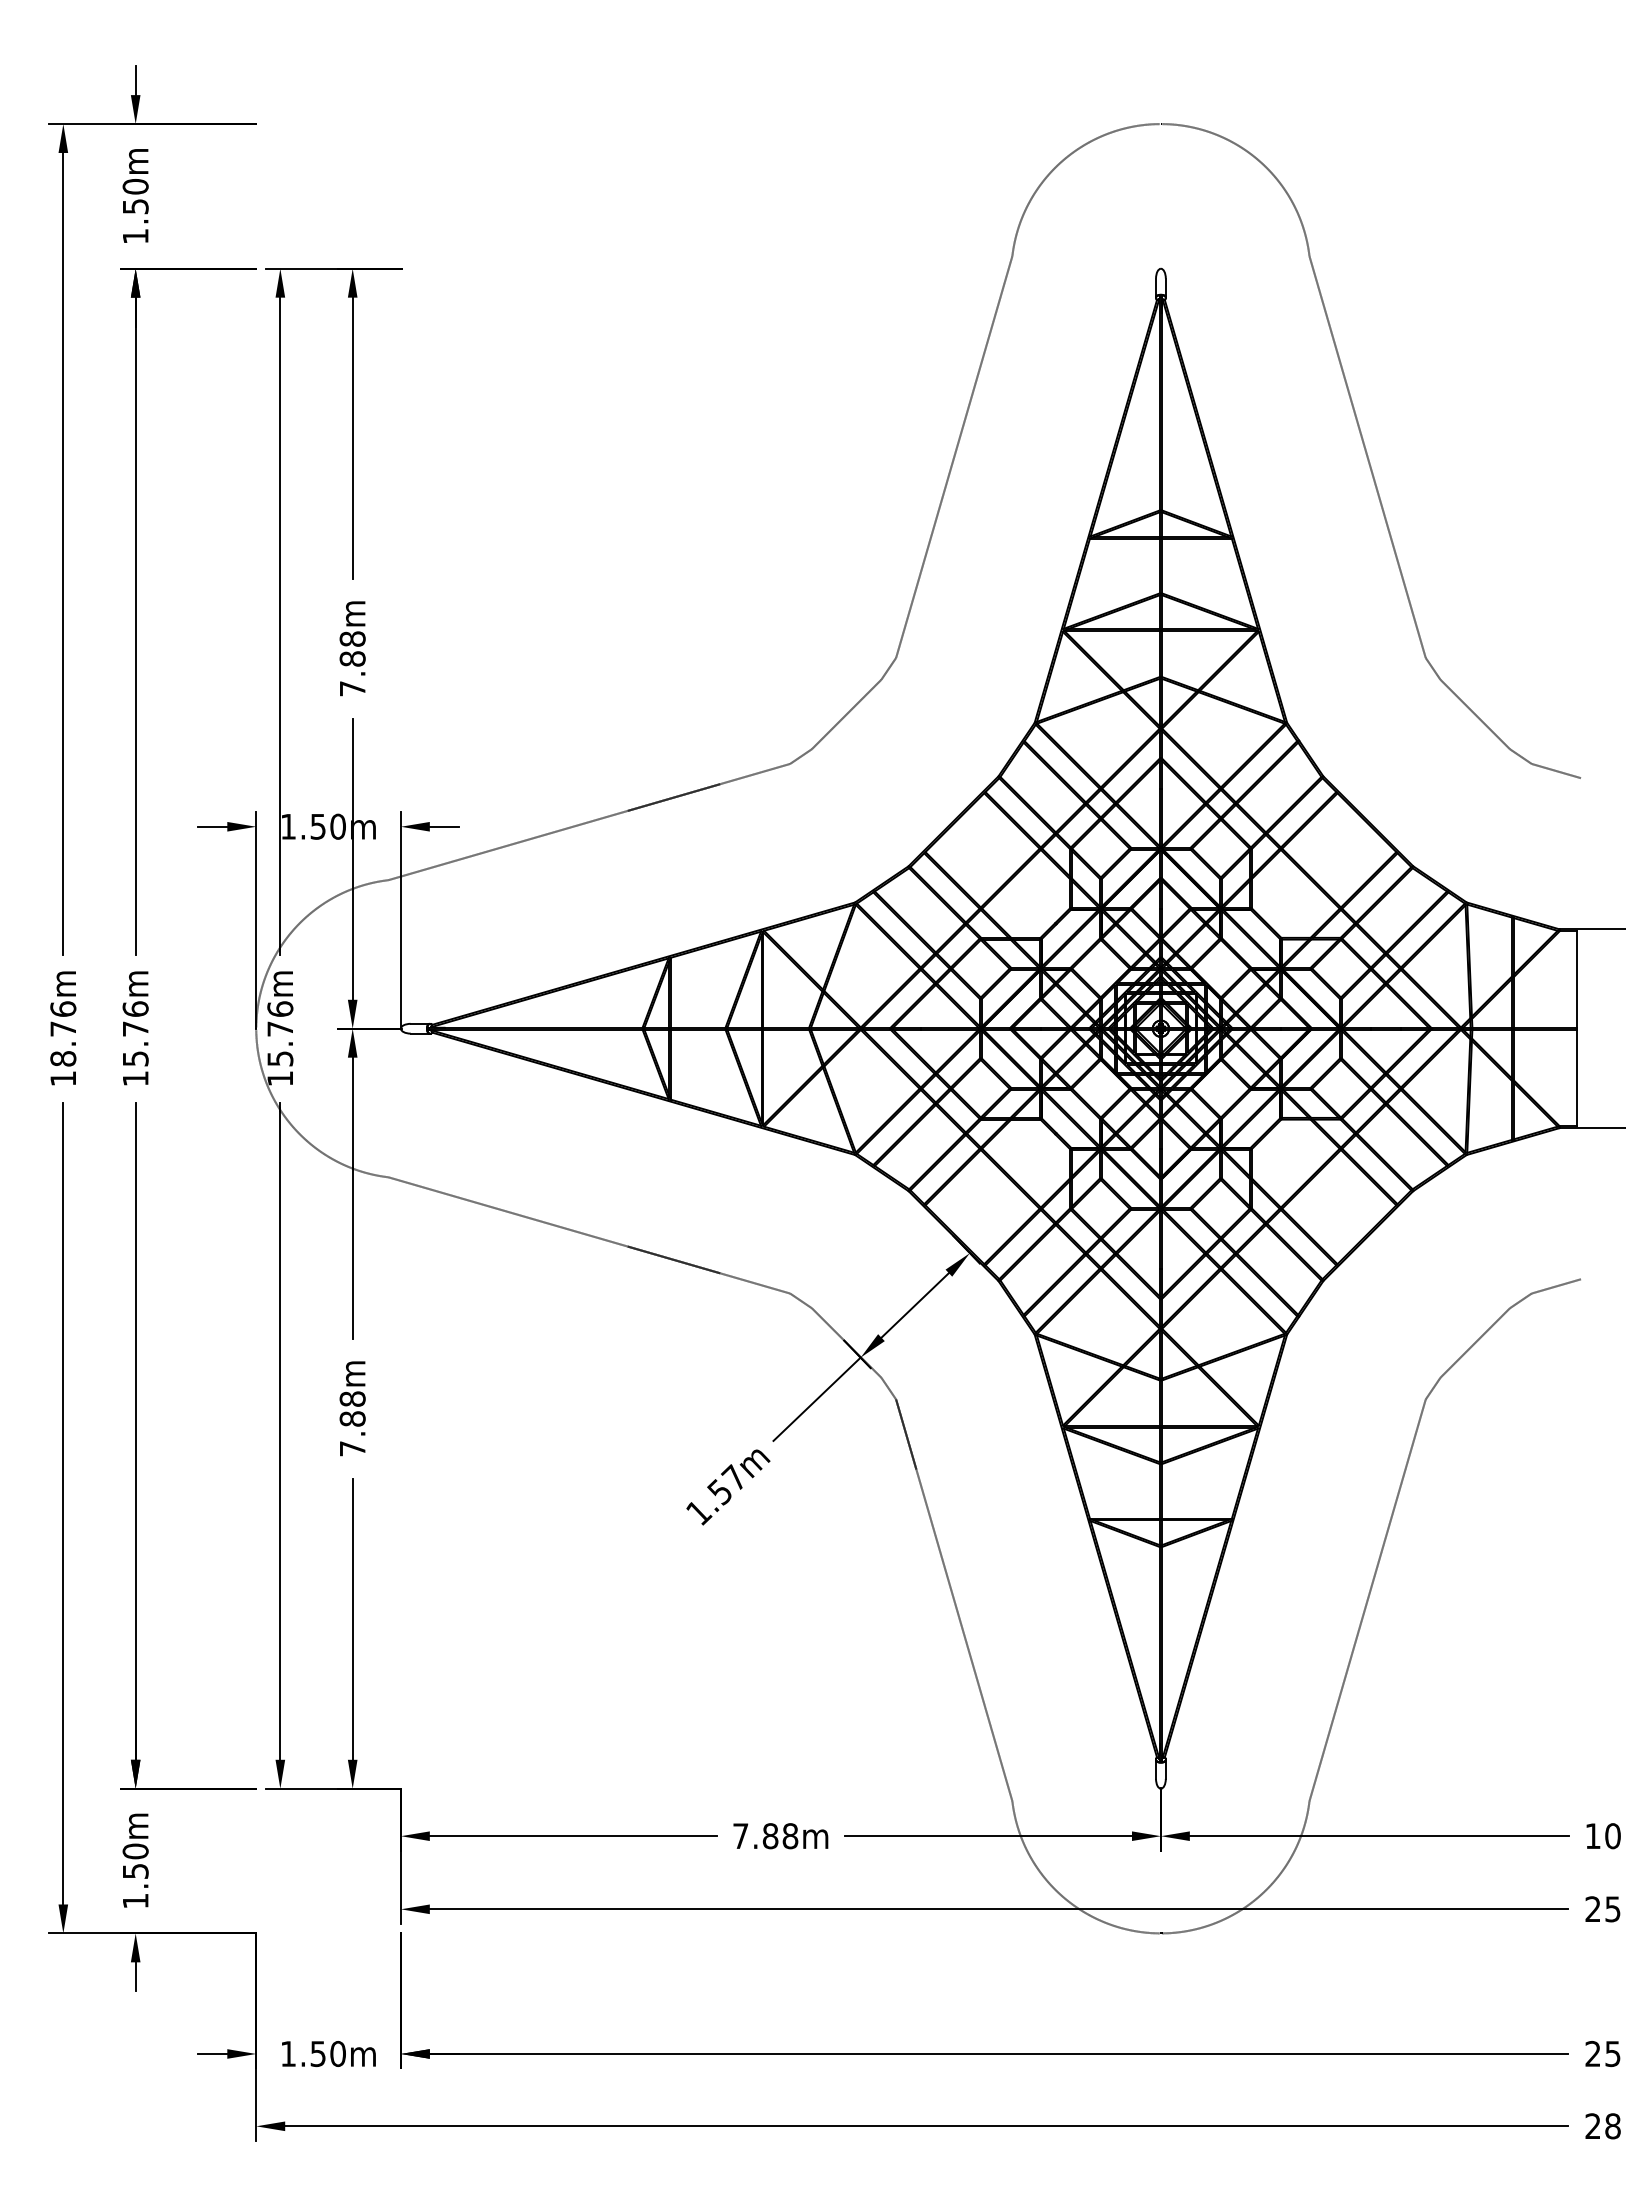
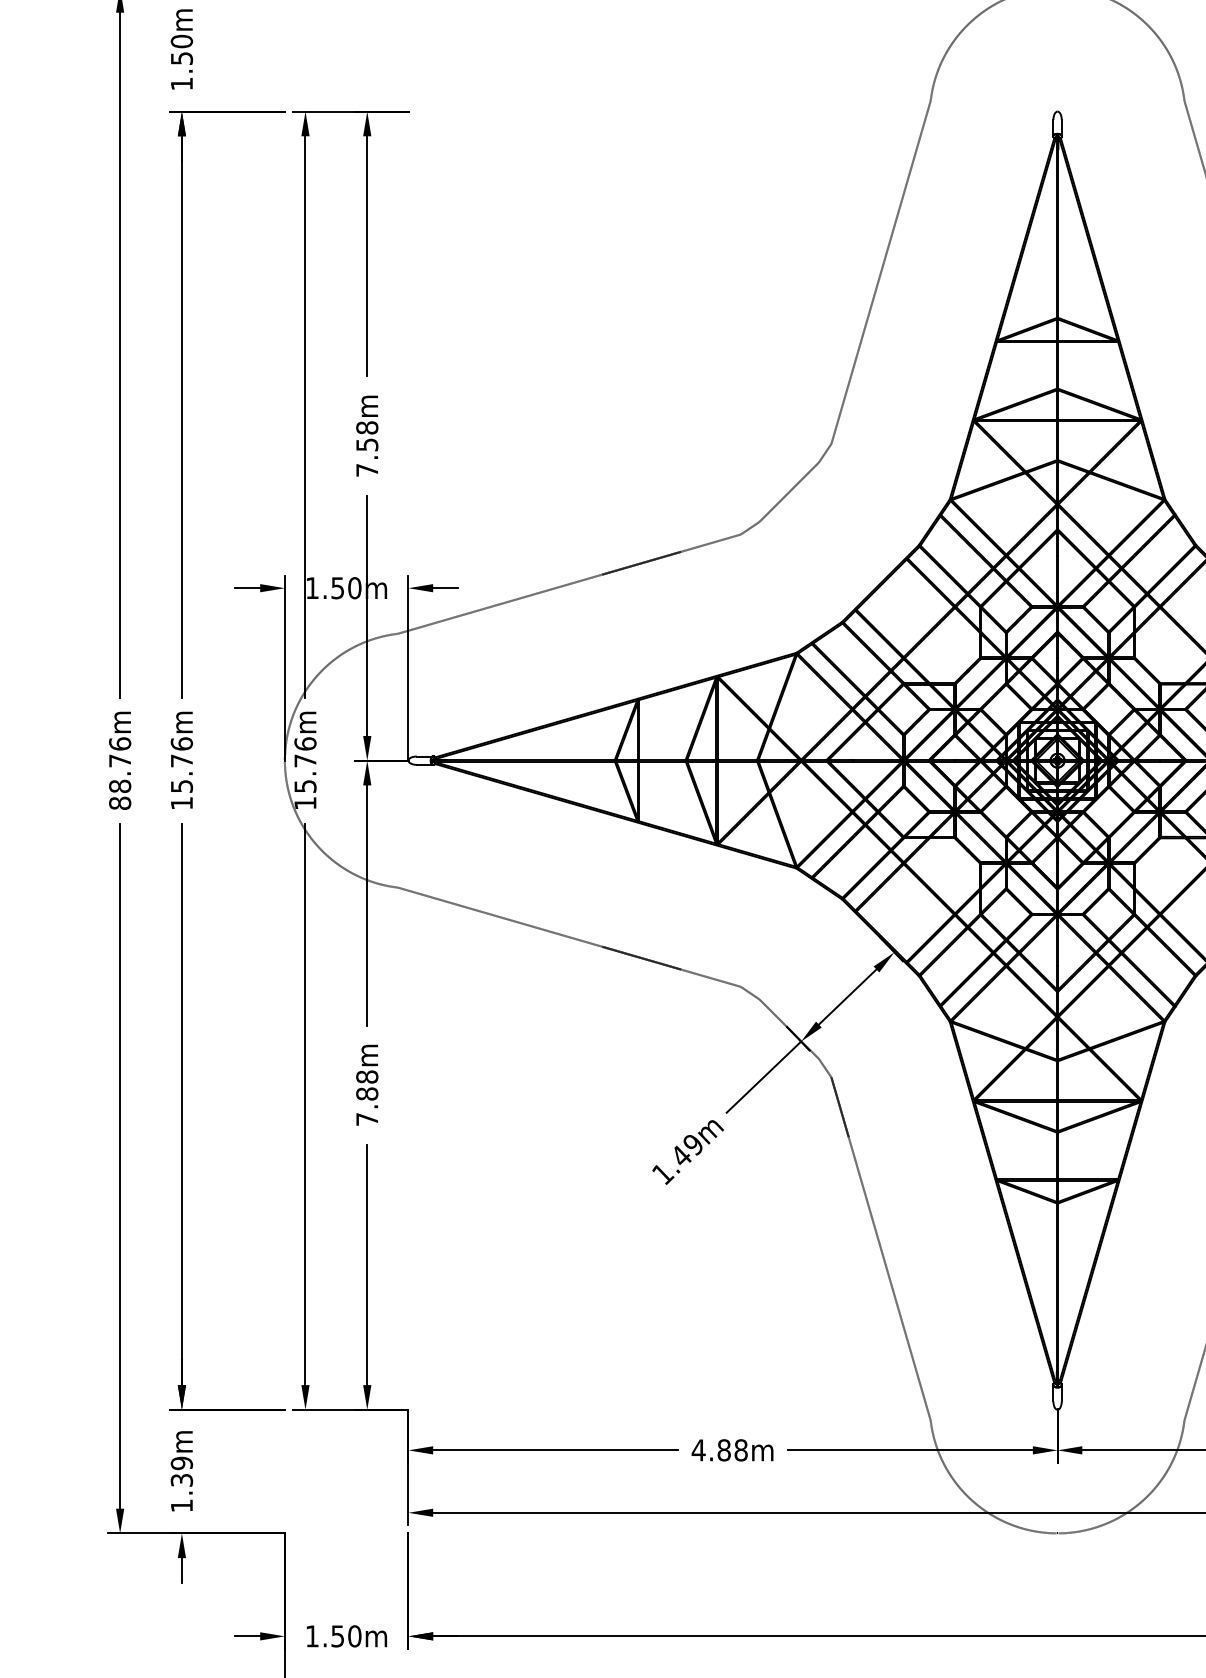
text: (352, 658) -> (367, 444), 7.88m -> 7.58m
text: (63, 1078) -> (120, 803), 18.76m -> 88.76m
text: (726, 1484) -> (686, 1149), 1.57m -> 1.49m
text: (740, 1835) -> (698, 1449), 7.88m -> 4.88m
text: (135, 1860) -> (181, 1471), 1.50m -> 1.39m

